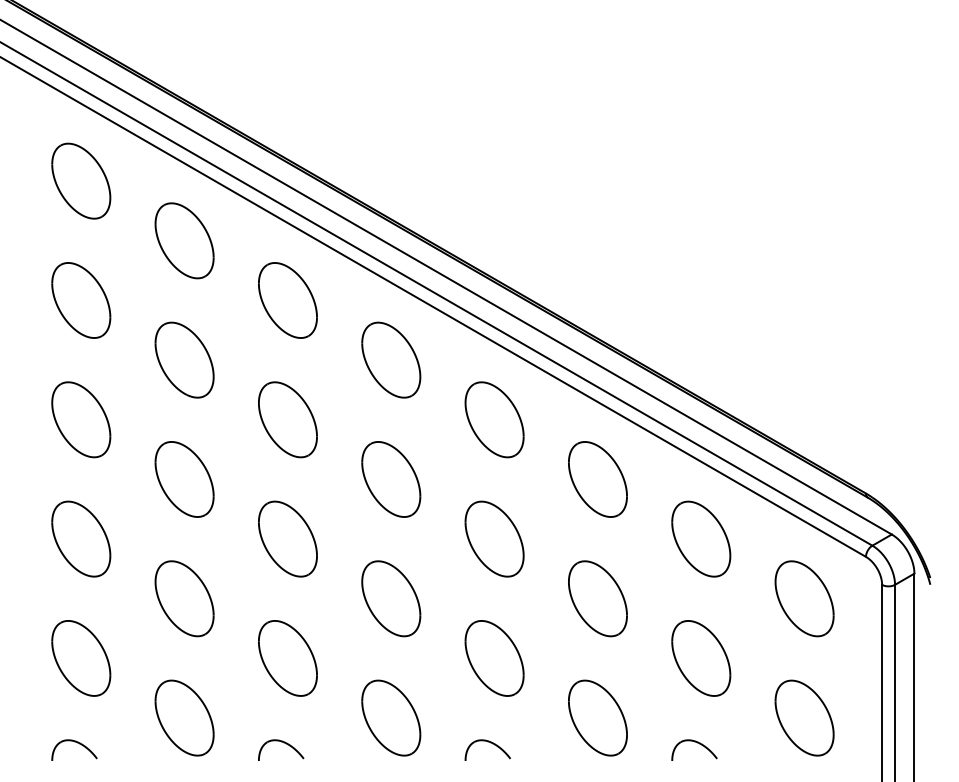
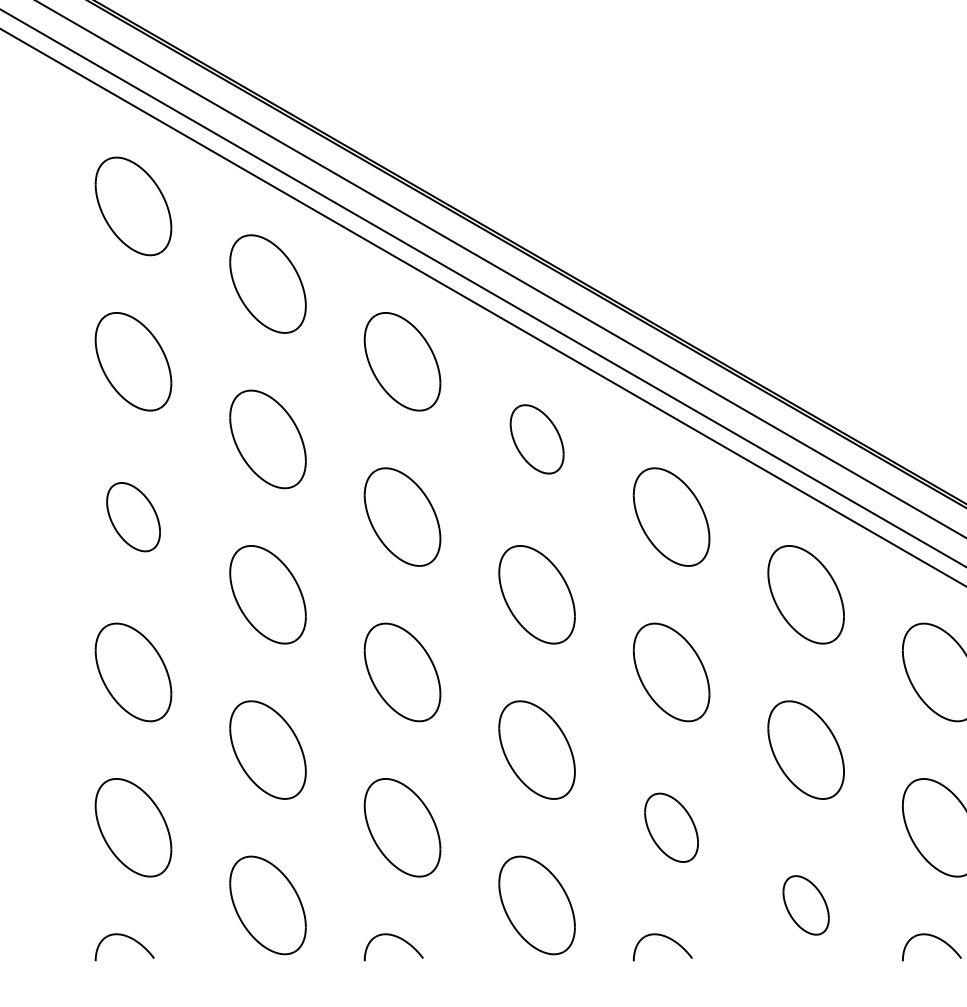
part: (391, 359) -> (537, 438), size x0.7
part: (81, 419) -> (133, 516), size x0.7
part: (494, 658) -> (671, 827), size x0.7
part: (597, 717) -> (805, 904), size x0.6

